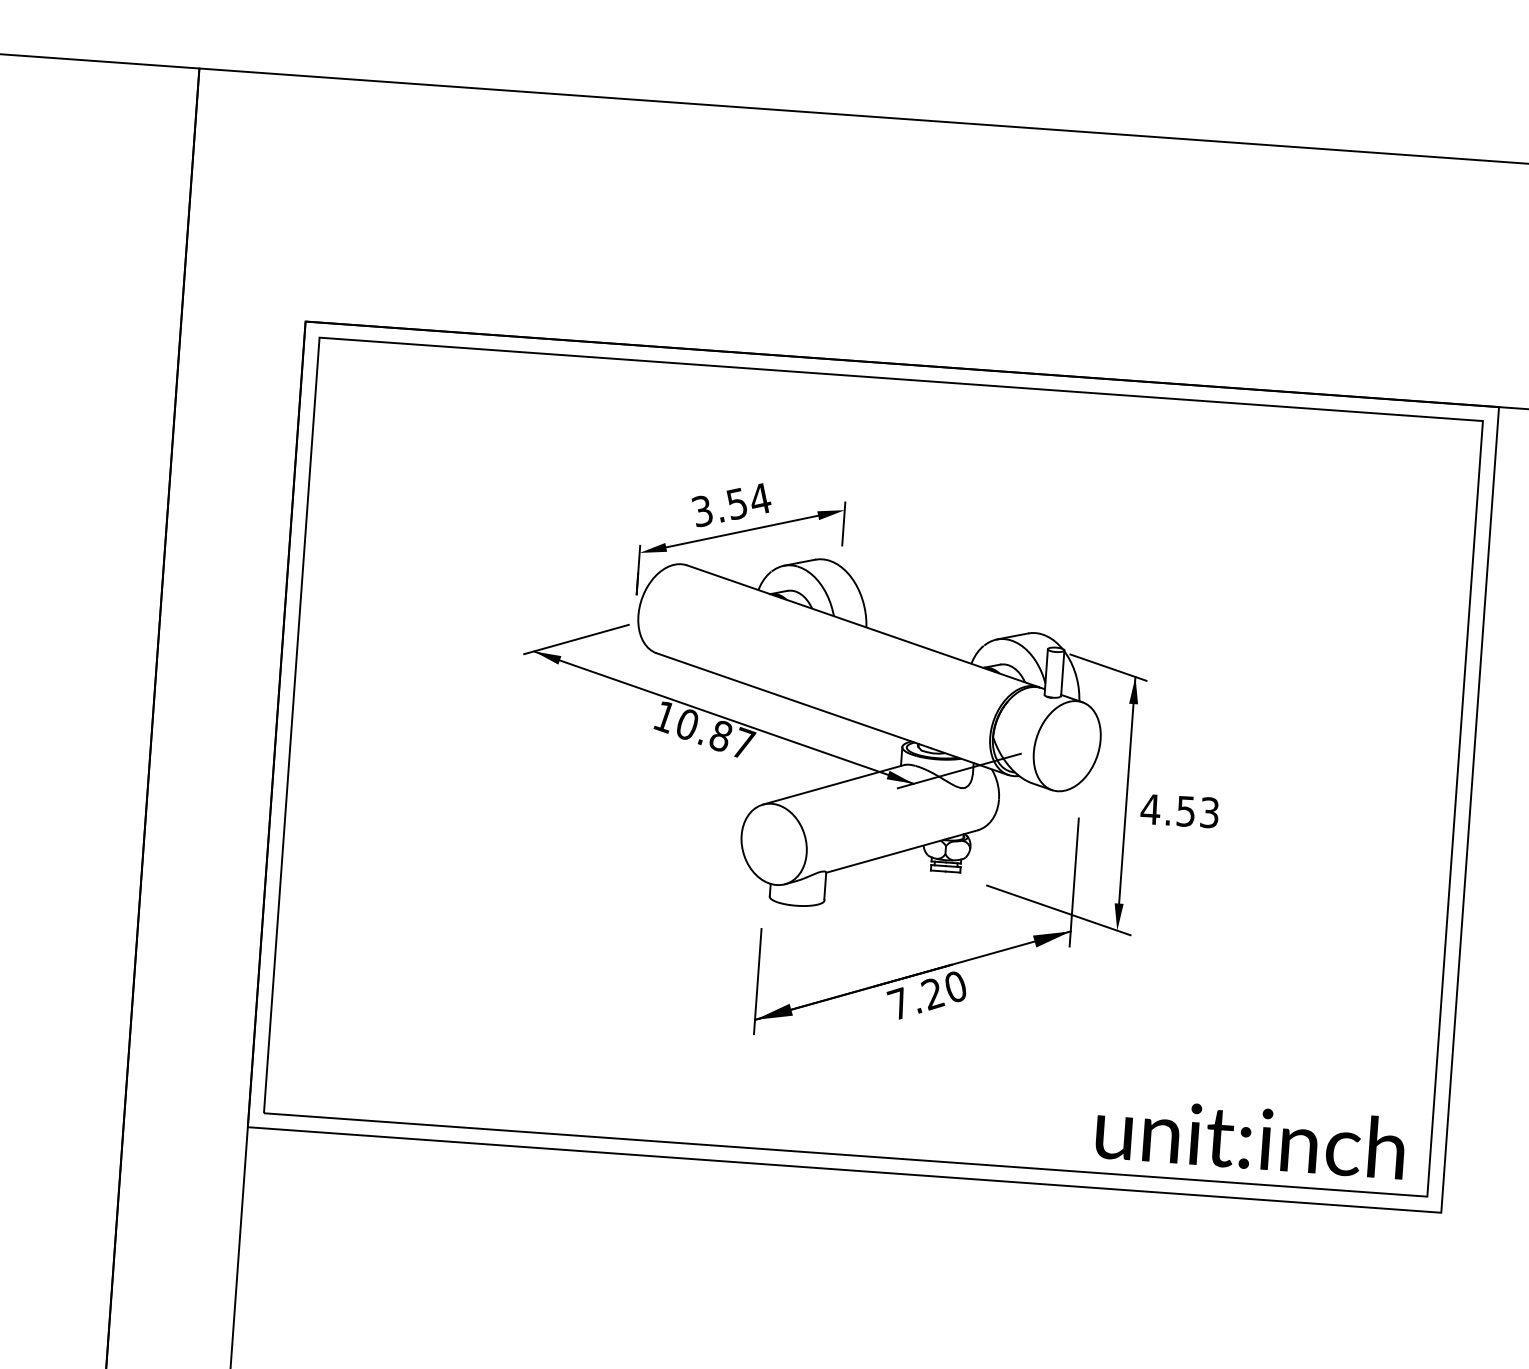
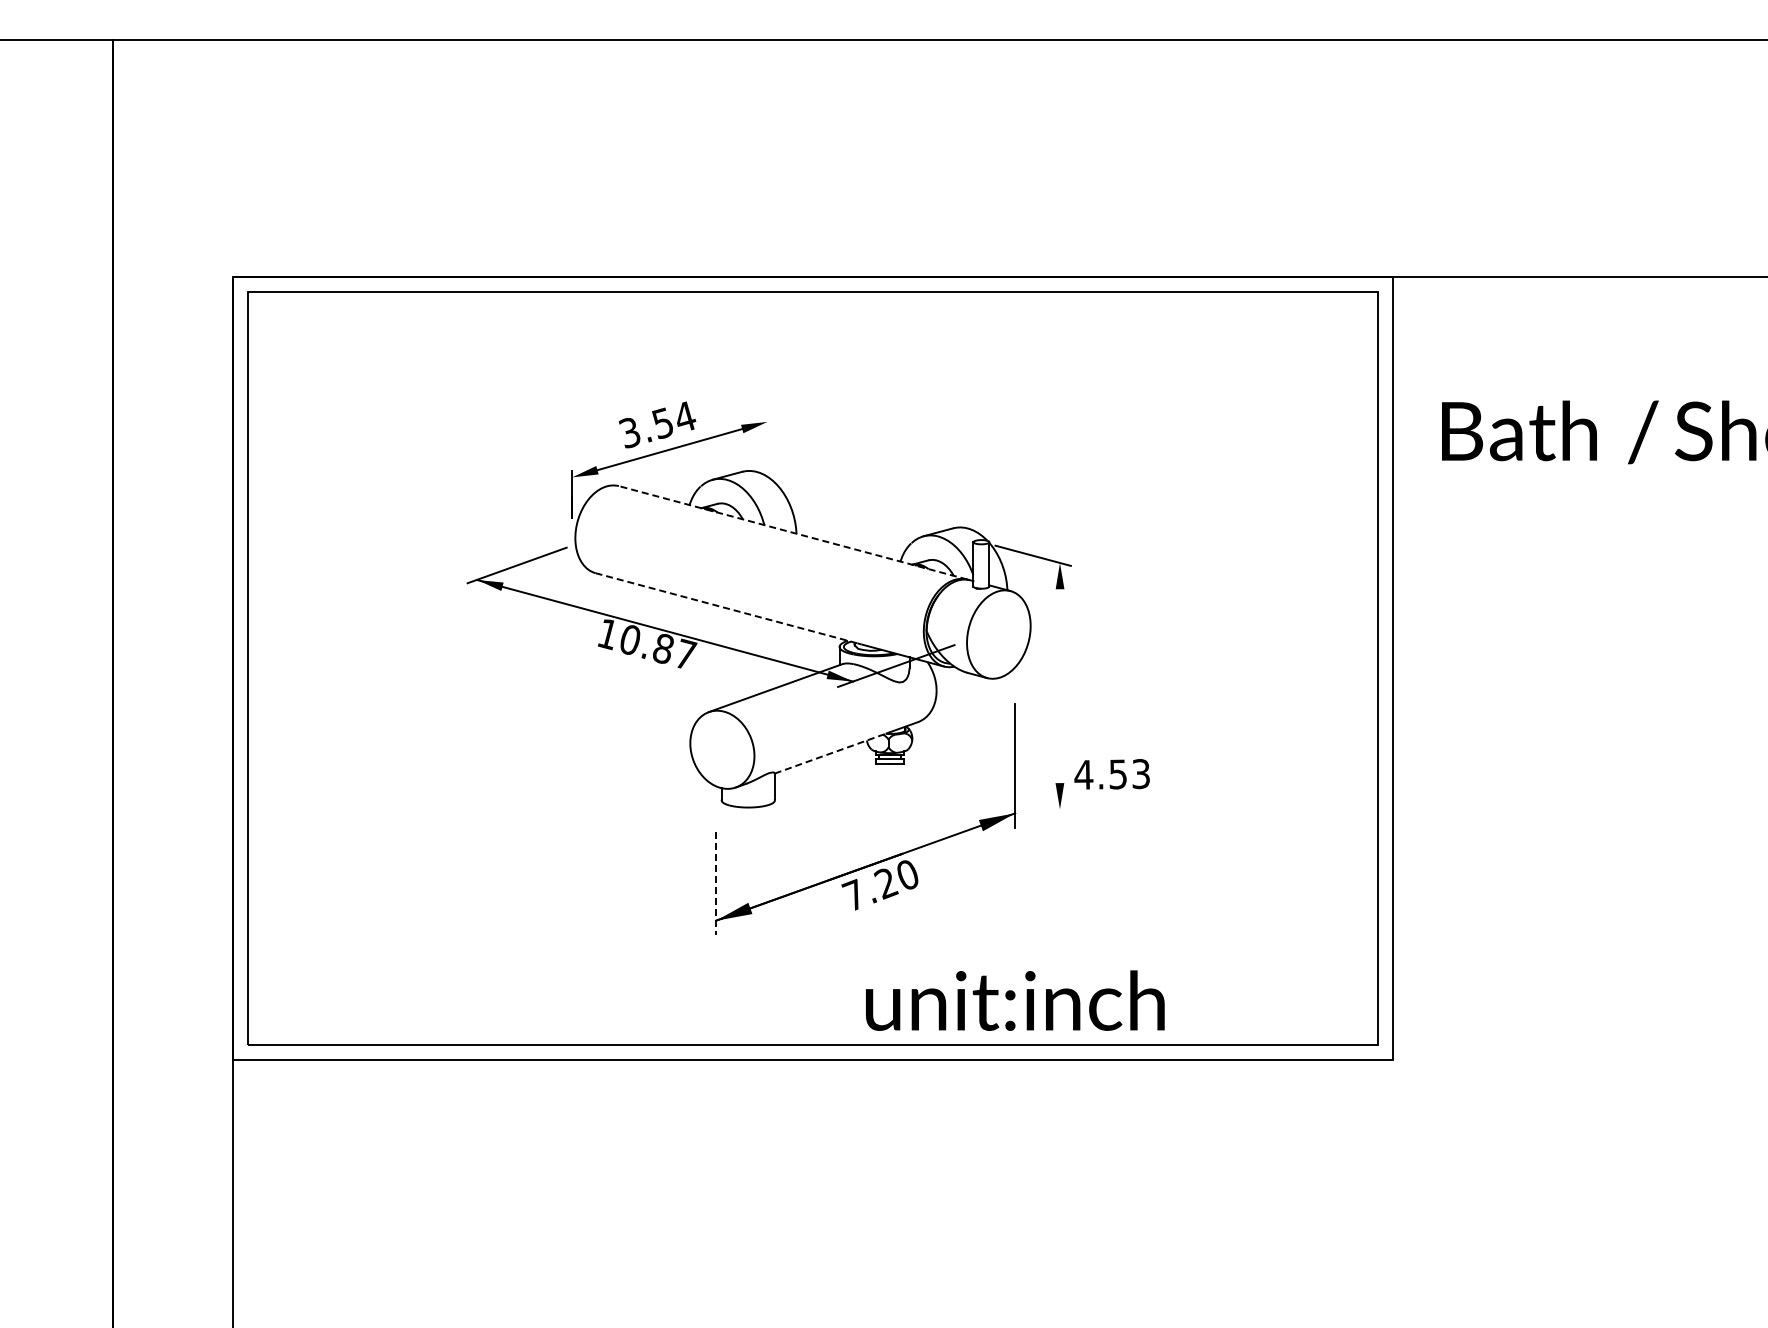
line: (843, 524) -> (767, 435), removed
line: (862, 625) -> (792, 532), solid -> dashed
line: (788, 699) -> (726, 608), solid -> dashed
line: (1126, 789) -> (1059, 672), removed
text: (1179, 811) -> (1111, 774), moved
line: (885, 856) -> (830, 753), solid -> dashed
line: (1059, 910) -> (1002, 793), removed
line: (758, 982) -> (716, 884), solid -> dashed
text: (1250, 1137) -> (1015, 1000), moved

